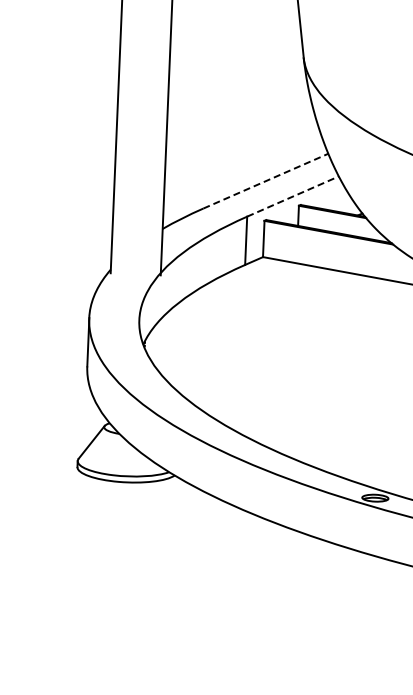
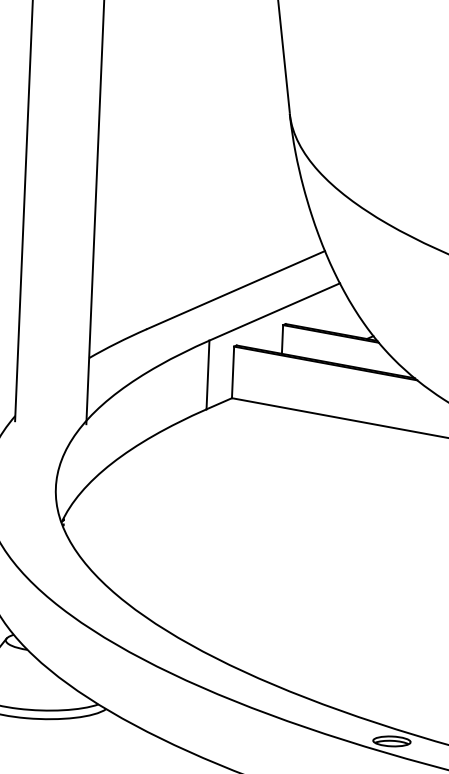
line: (266, 180) -> (236, 289), dashed -> solid
line: (293, 196) -> (275, 311), dashed -> solid

